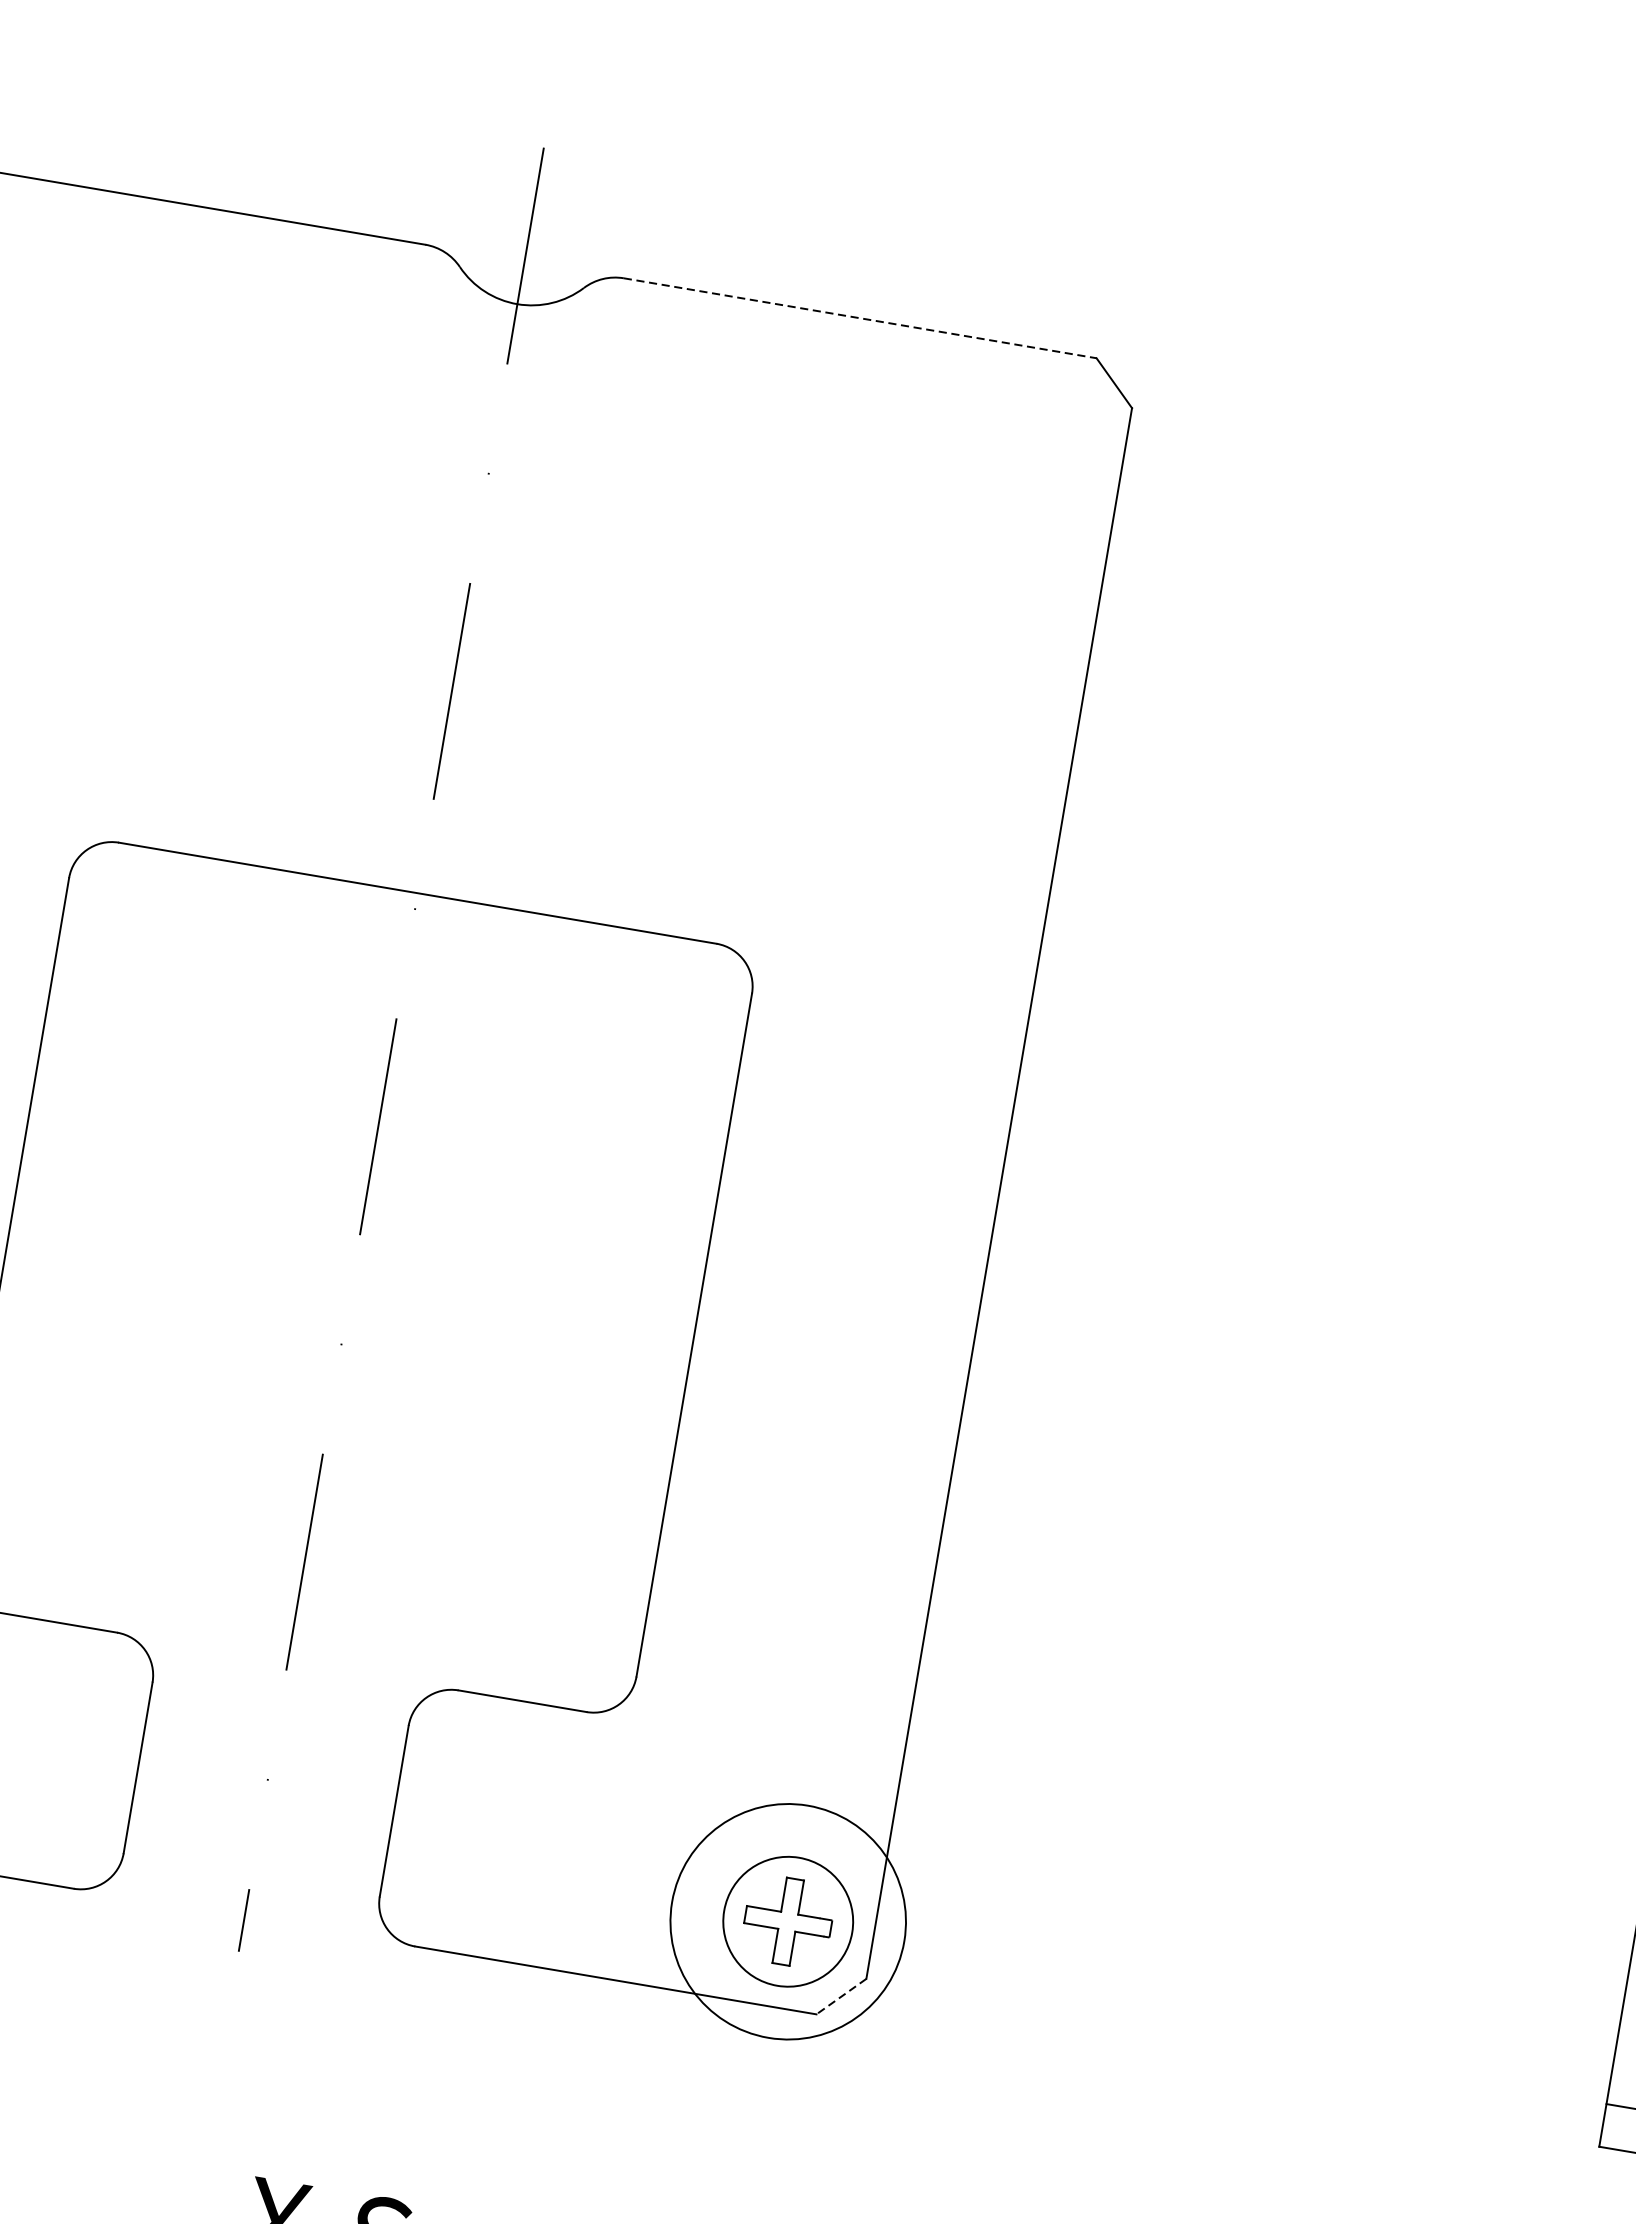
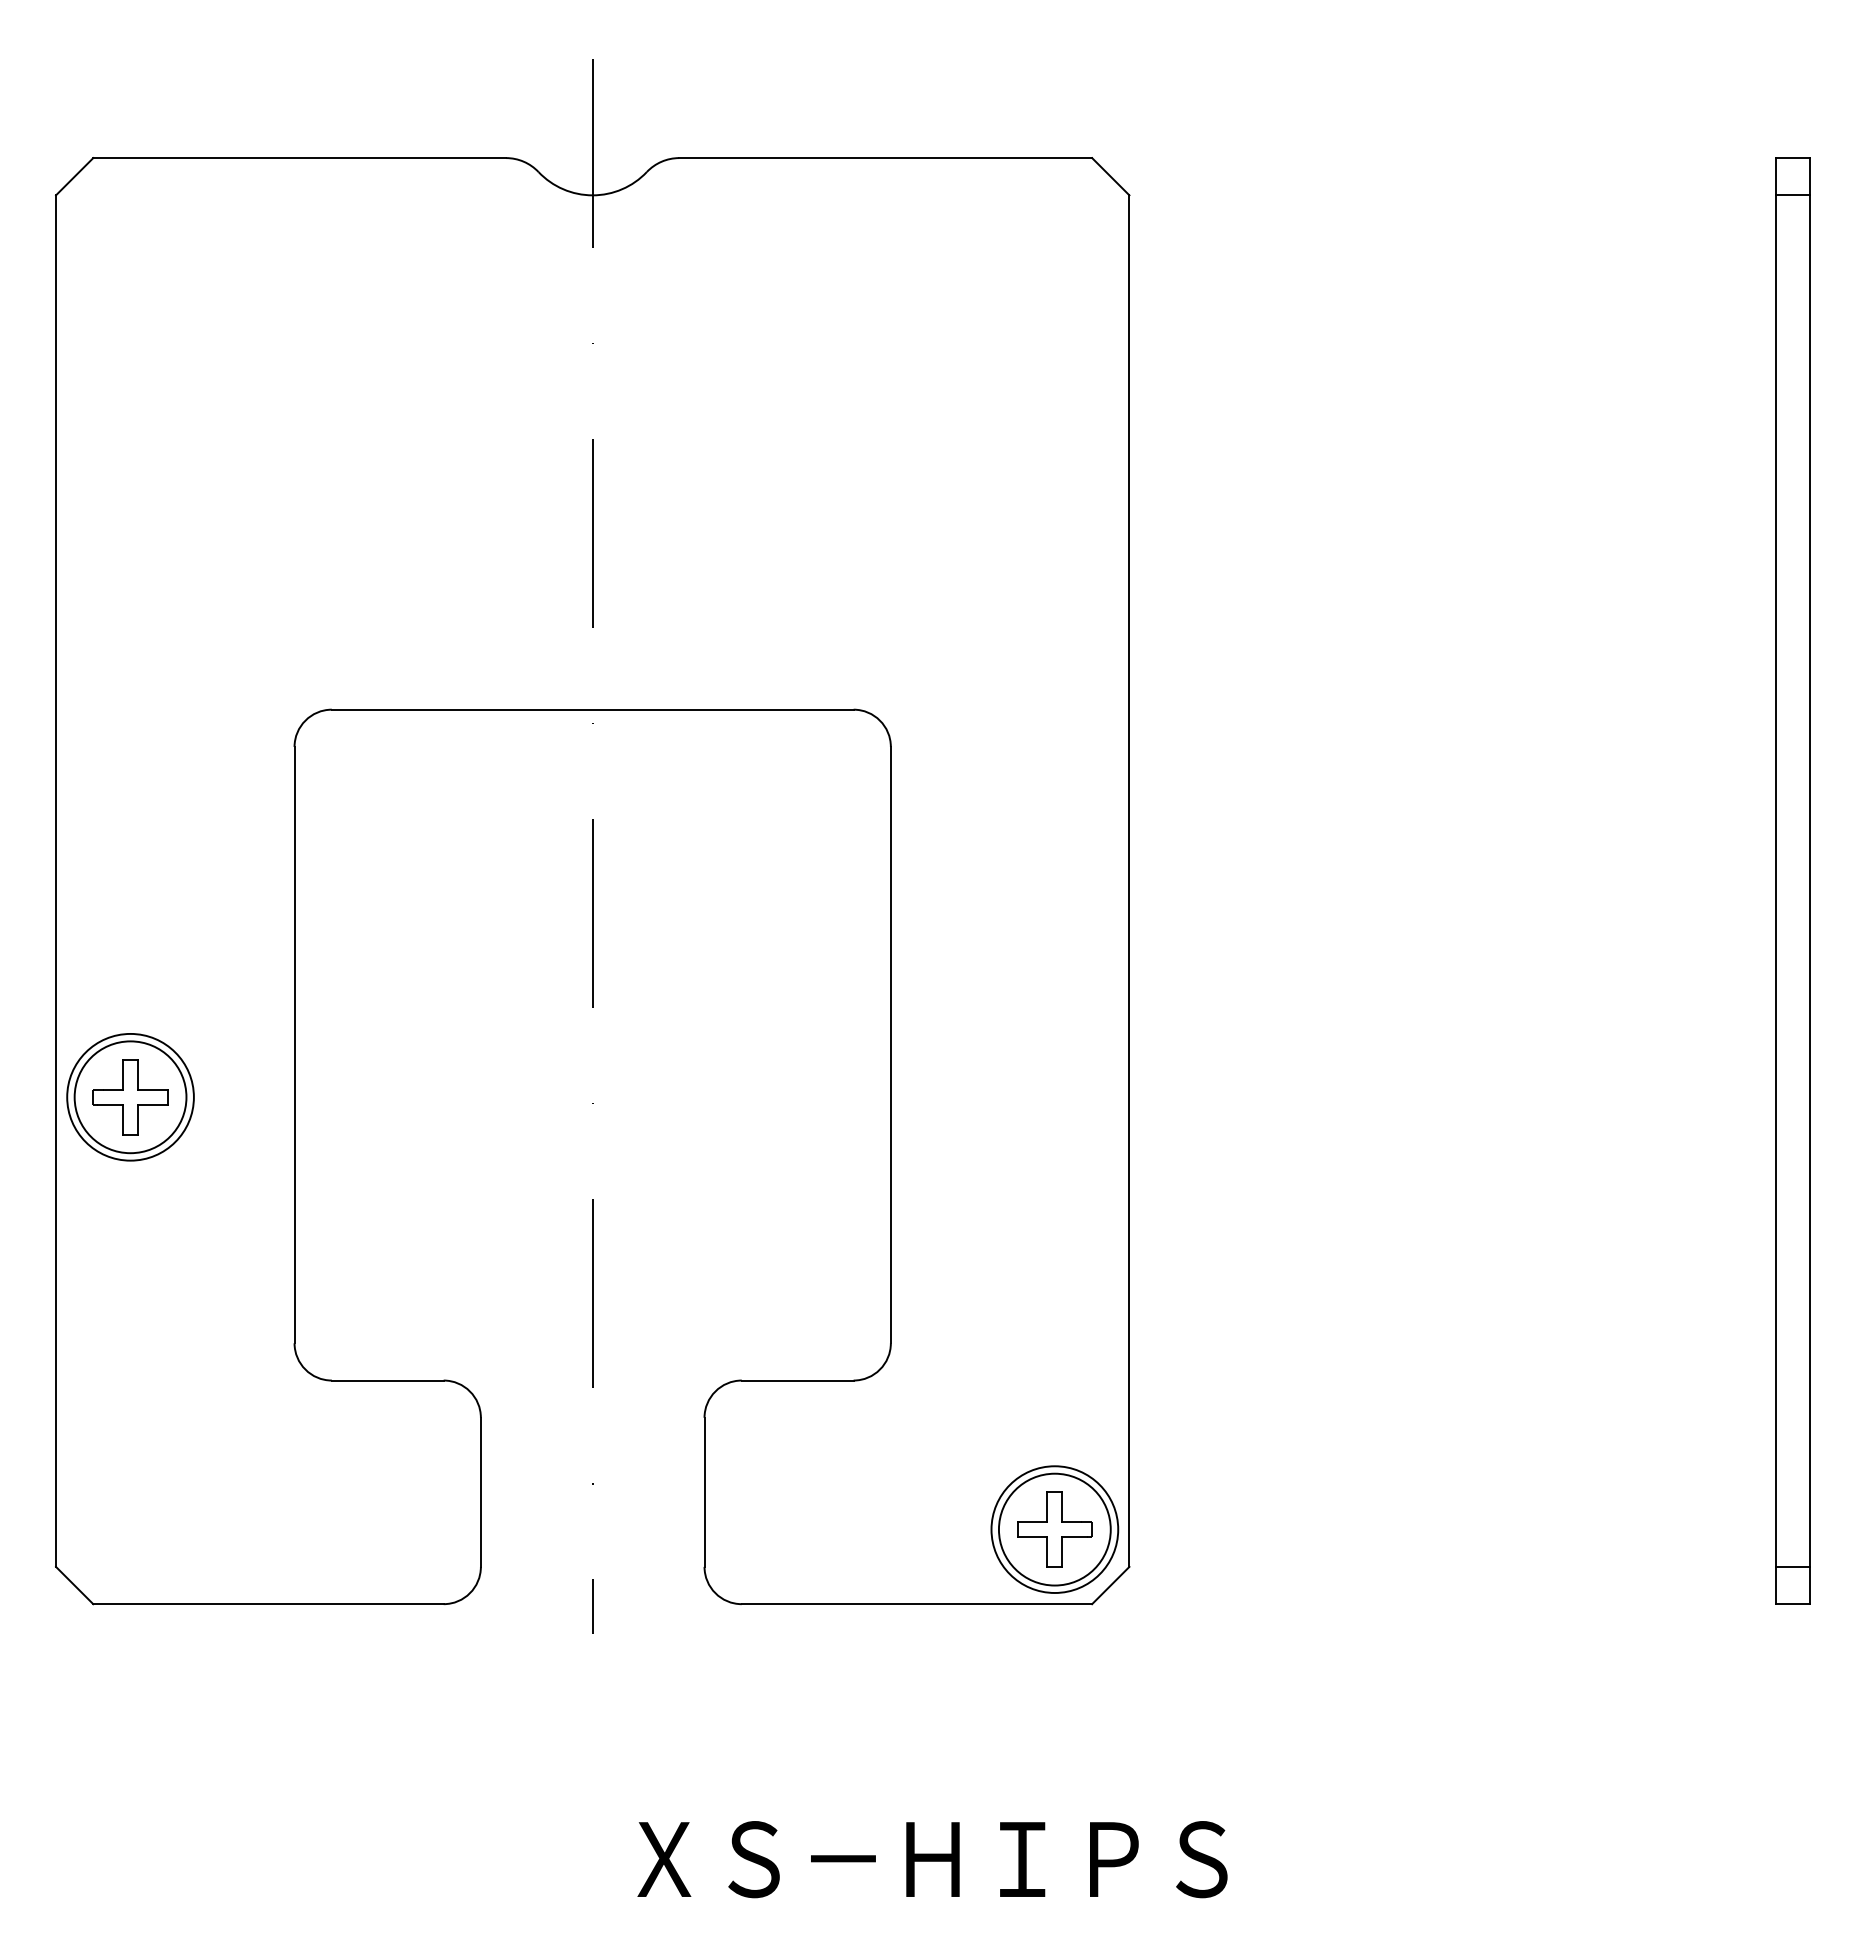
line: (861, 318) -> (886, 158), dashed -> solid
circle: (787, 1921) -> (1054, 1529), size x0.62
line: (841, 1996) -> (1110, 1585), dashed -> solid

